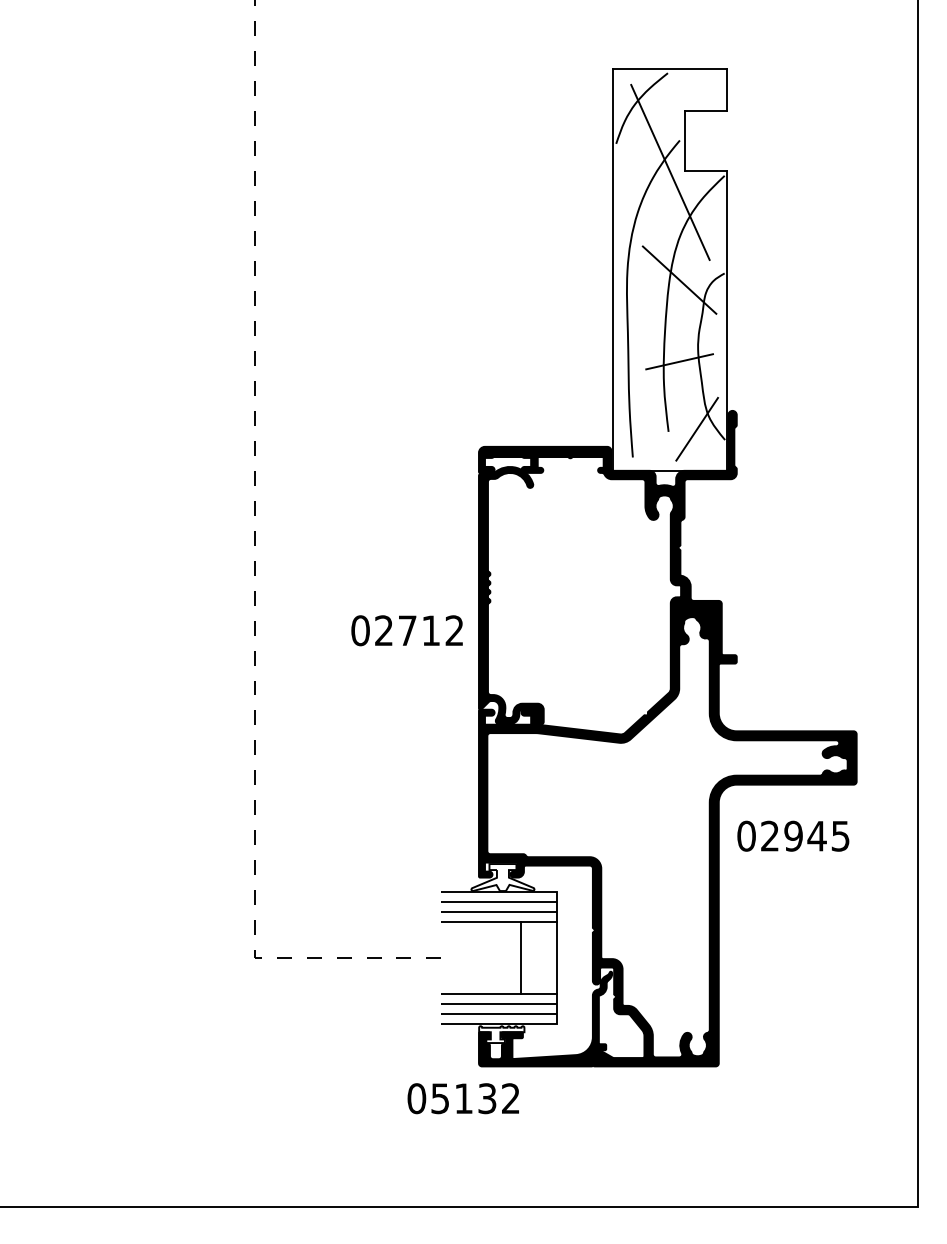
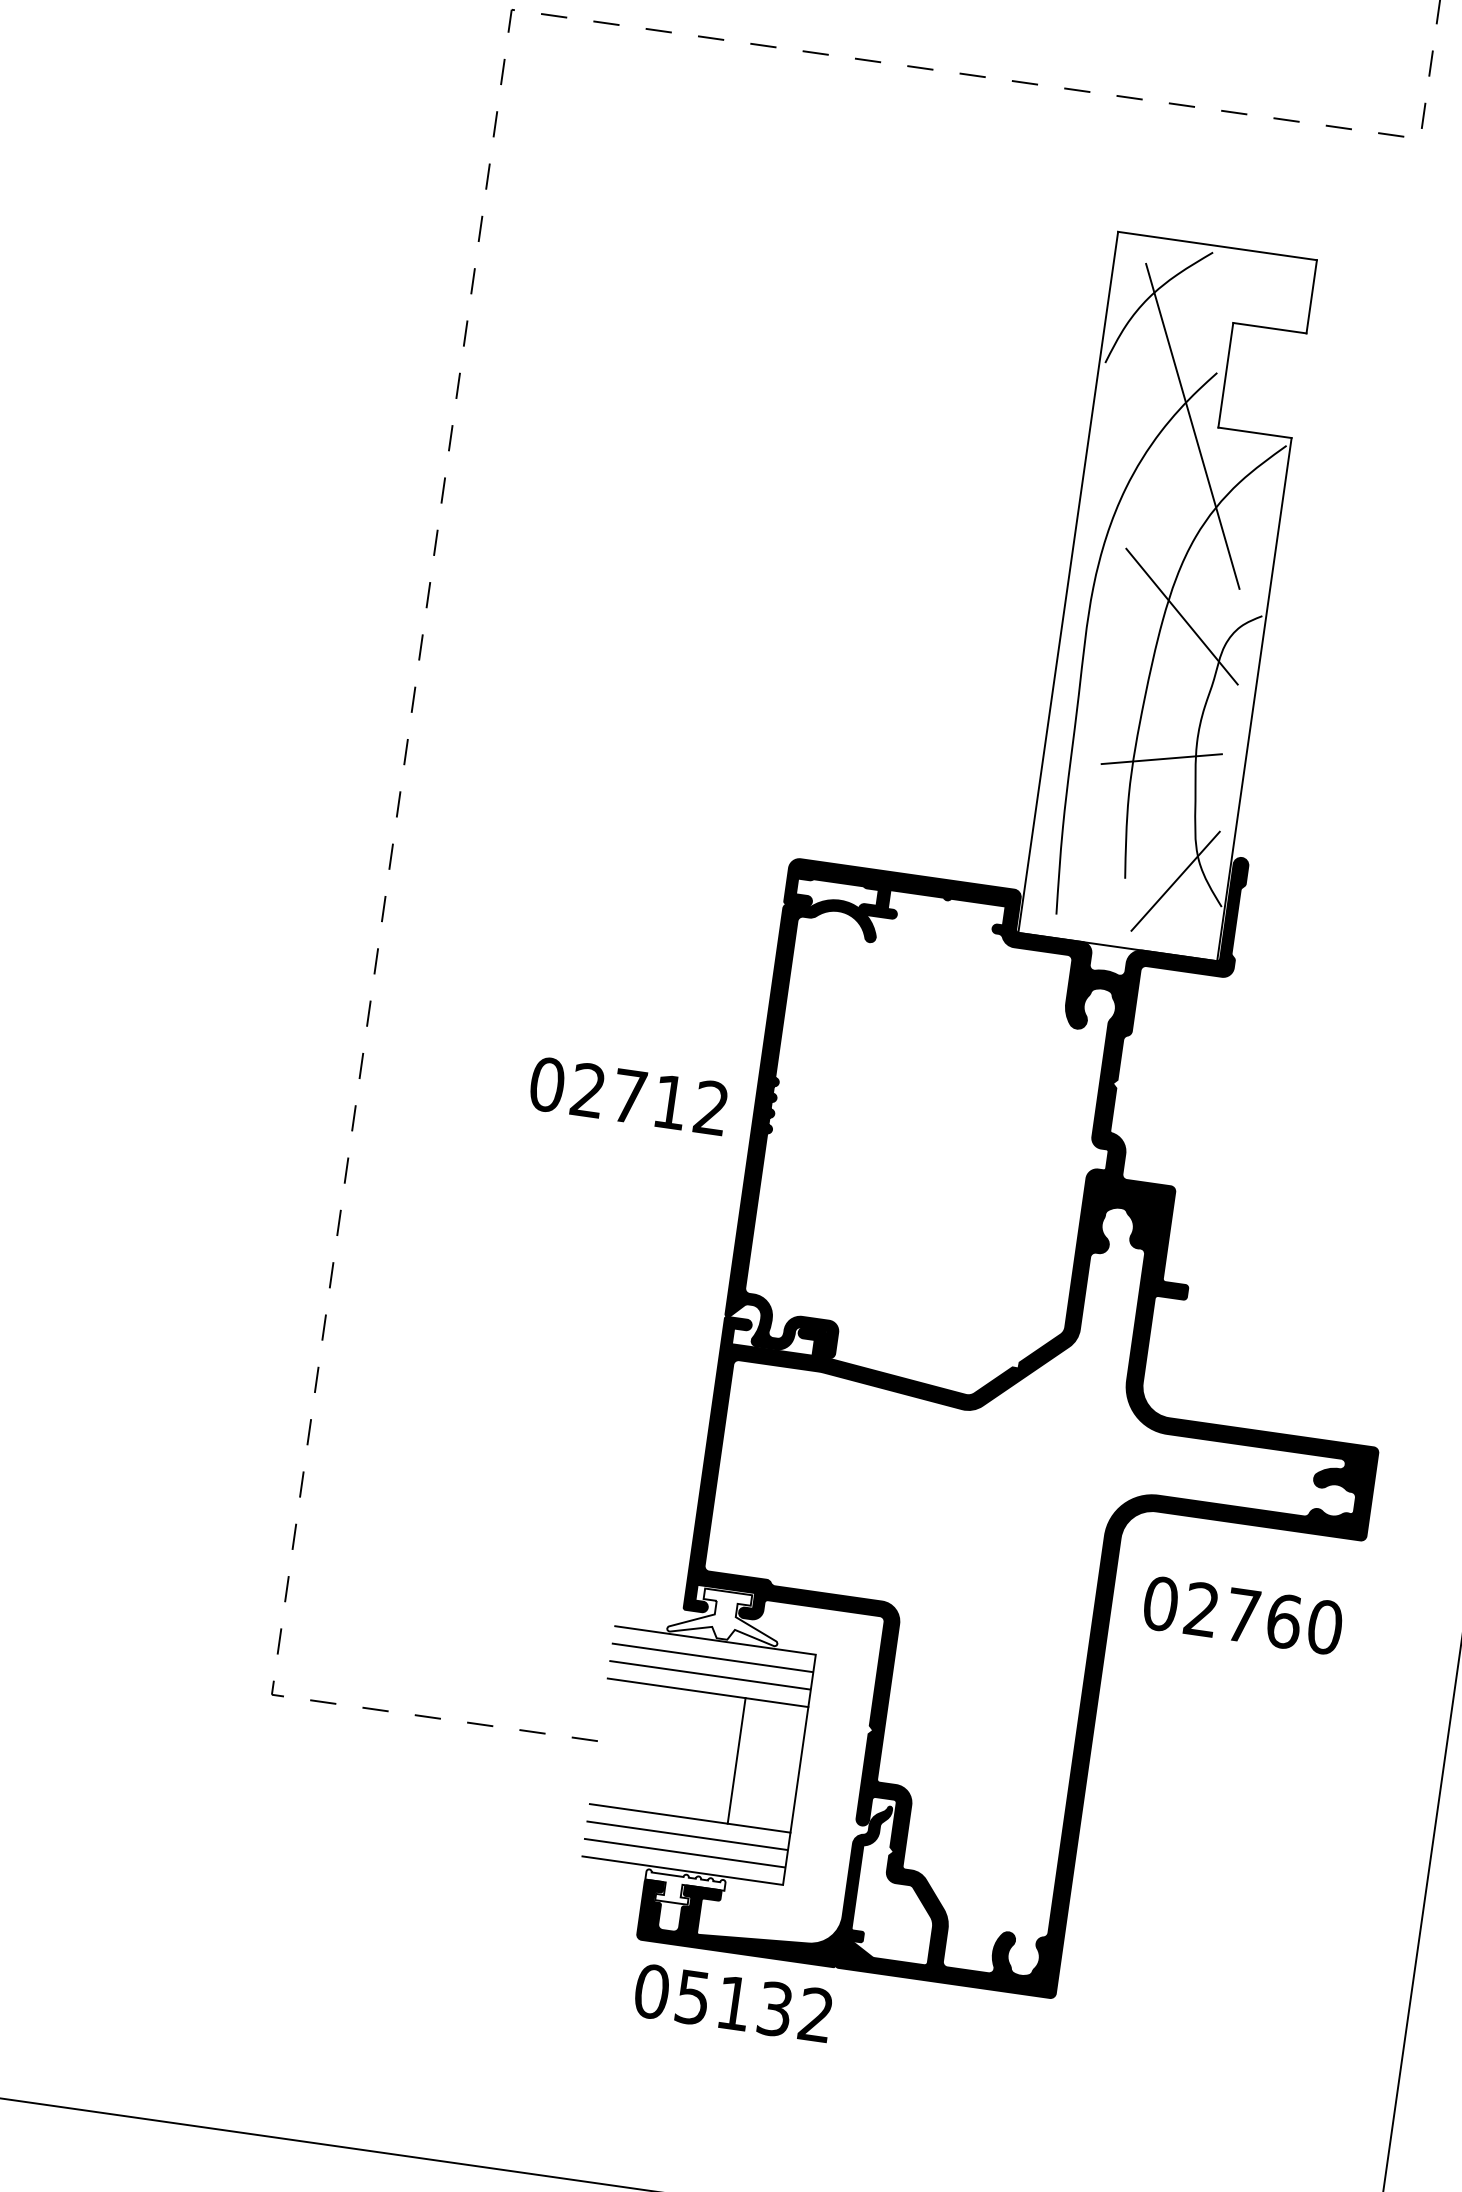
text: (406, 630) -> (627, 1095), moved
text: (816, 835) -> (1283, 1619), 02945 -> 02760
text: (462, 1098) -> (731, 2002), moved

